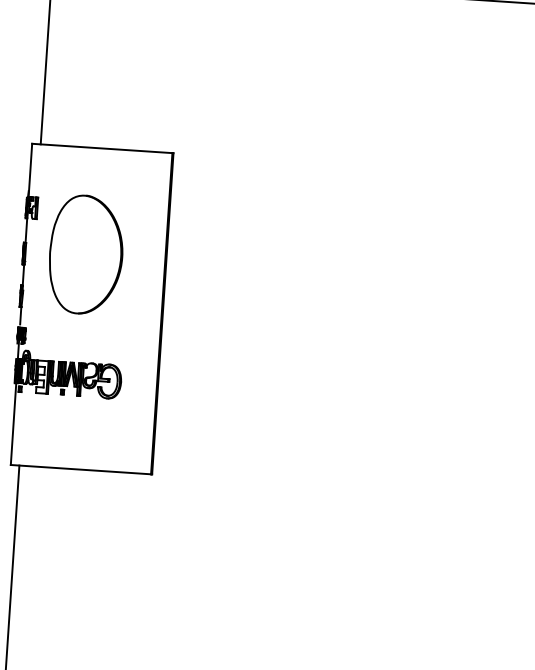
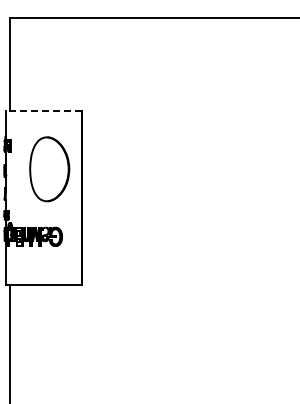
line: (102, 148) -> (43, 111), solid -> dashed
part: (85, 255) -> (49, 169), moved

